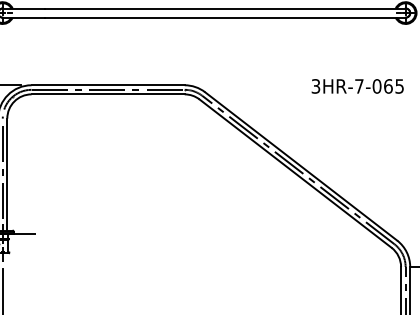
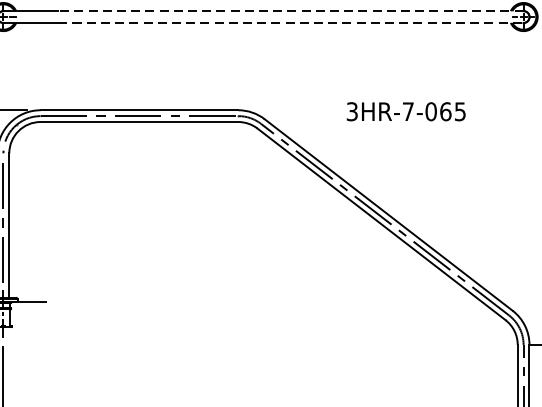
line: (224, 8) -> (289, 11), solid -> dashed
line: (225, 17) -> (291, 22), solid -> dashed
text: (357, 86) -> (405, 111), moved

